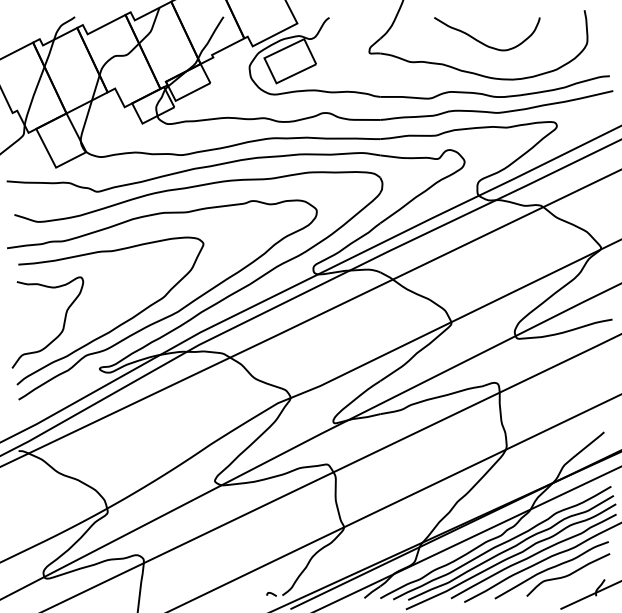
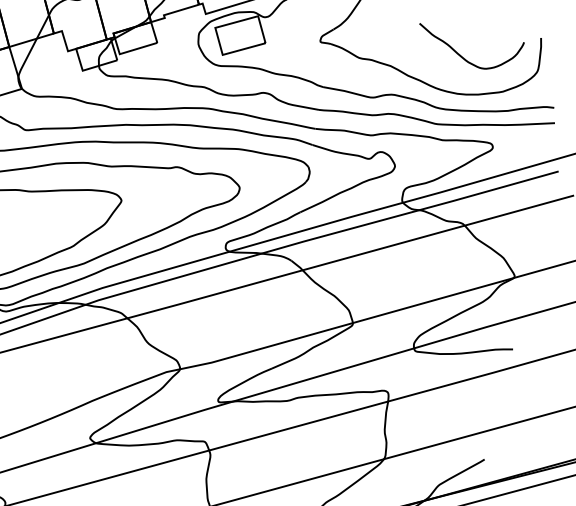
curve: (481, 41) -> (462, 55), moved

